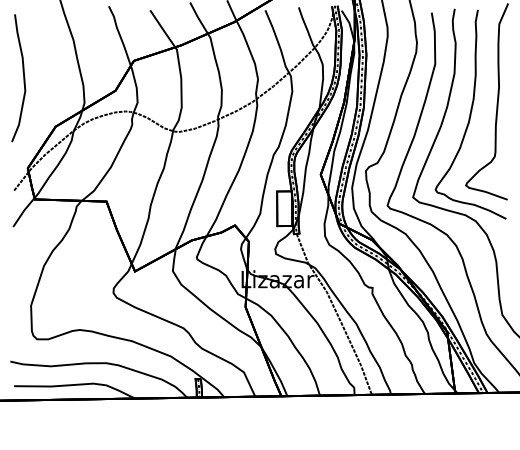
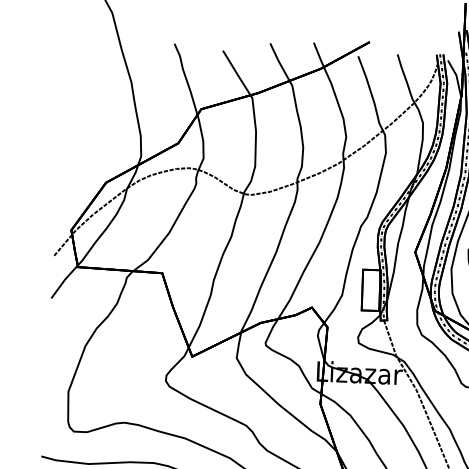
curve: (23, 78) -> (70, 124), removed

